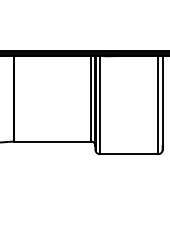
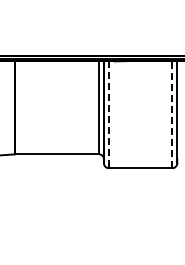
line: (158, 104) -> (172, 114), solid -> dashed
line: (99, 105) -> (108, 115), solid -> dashed

